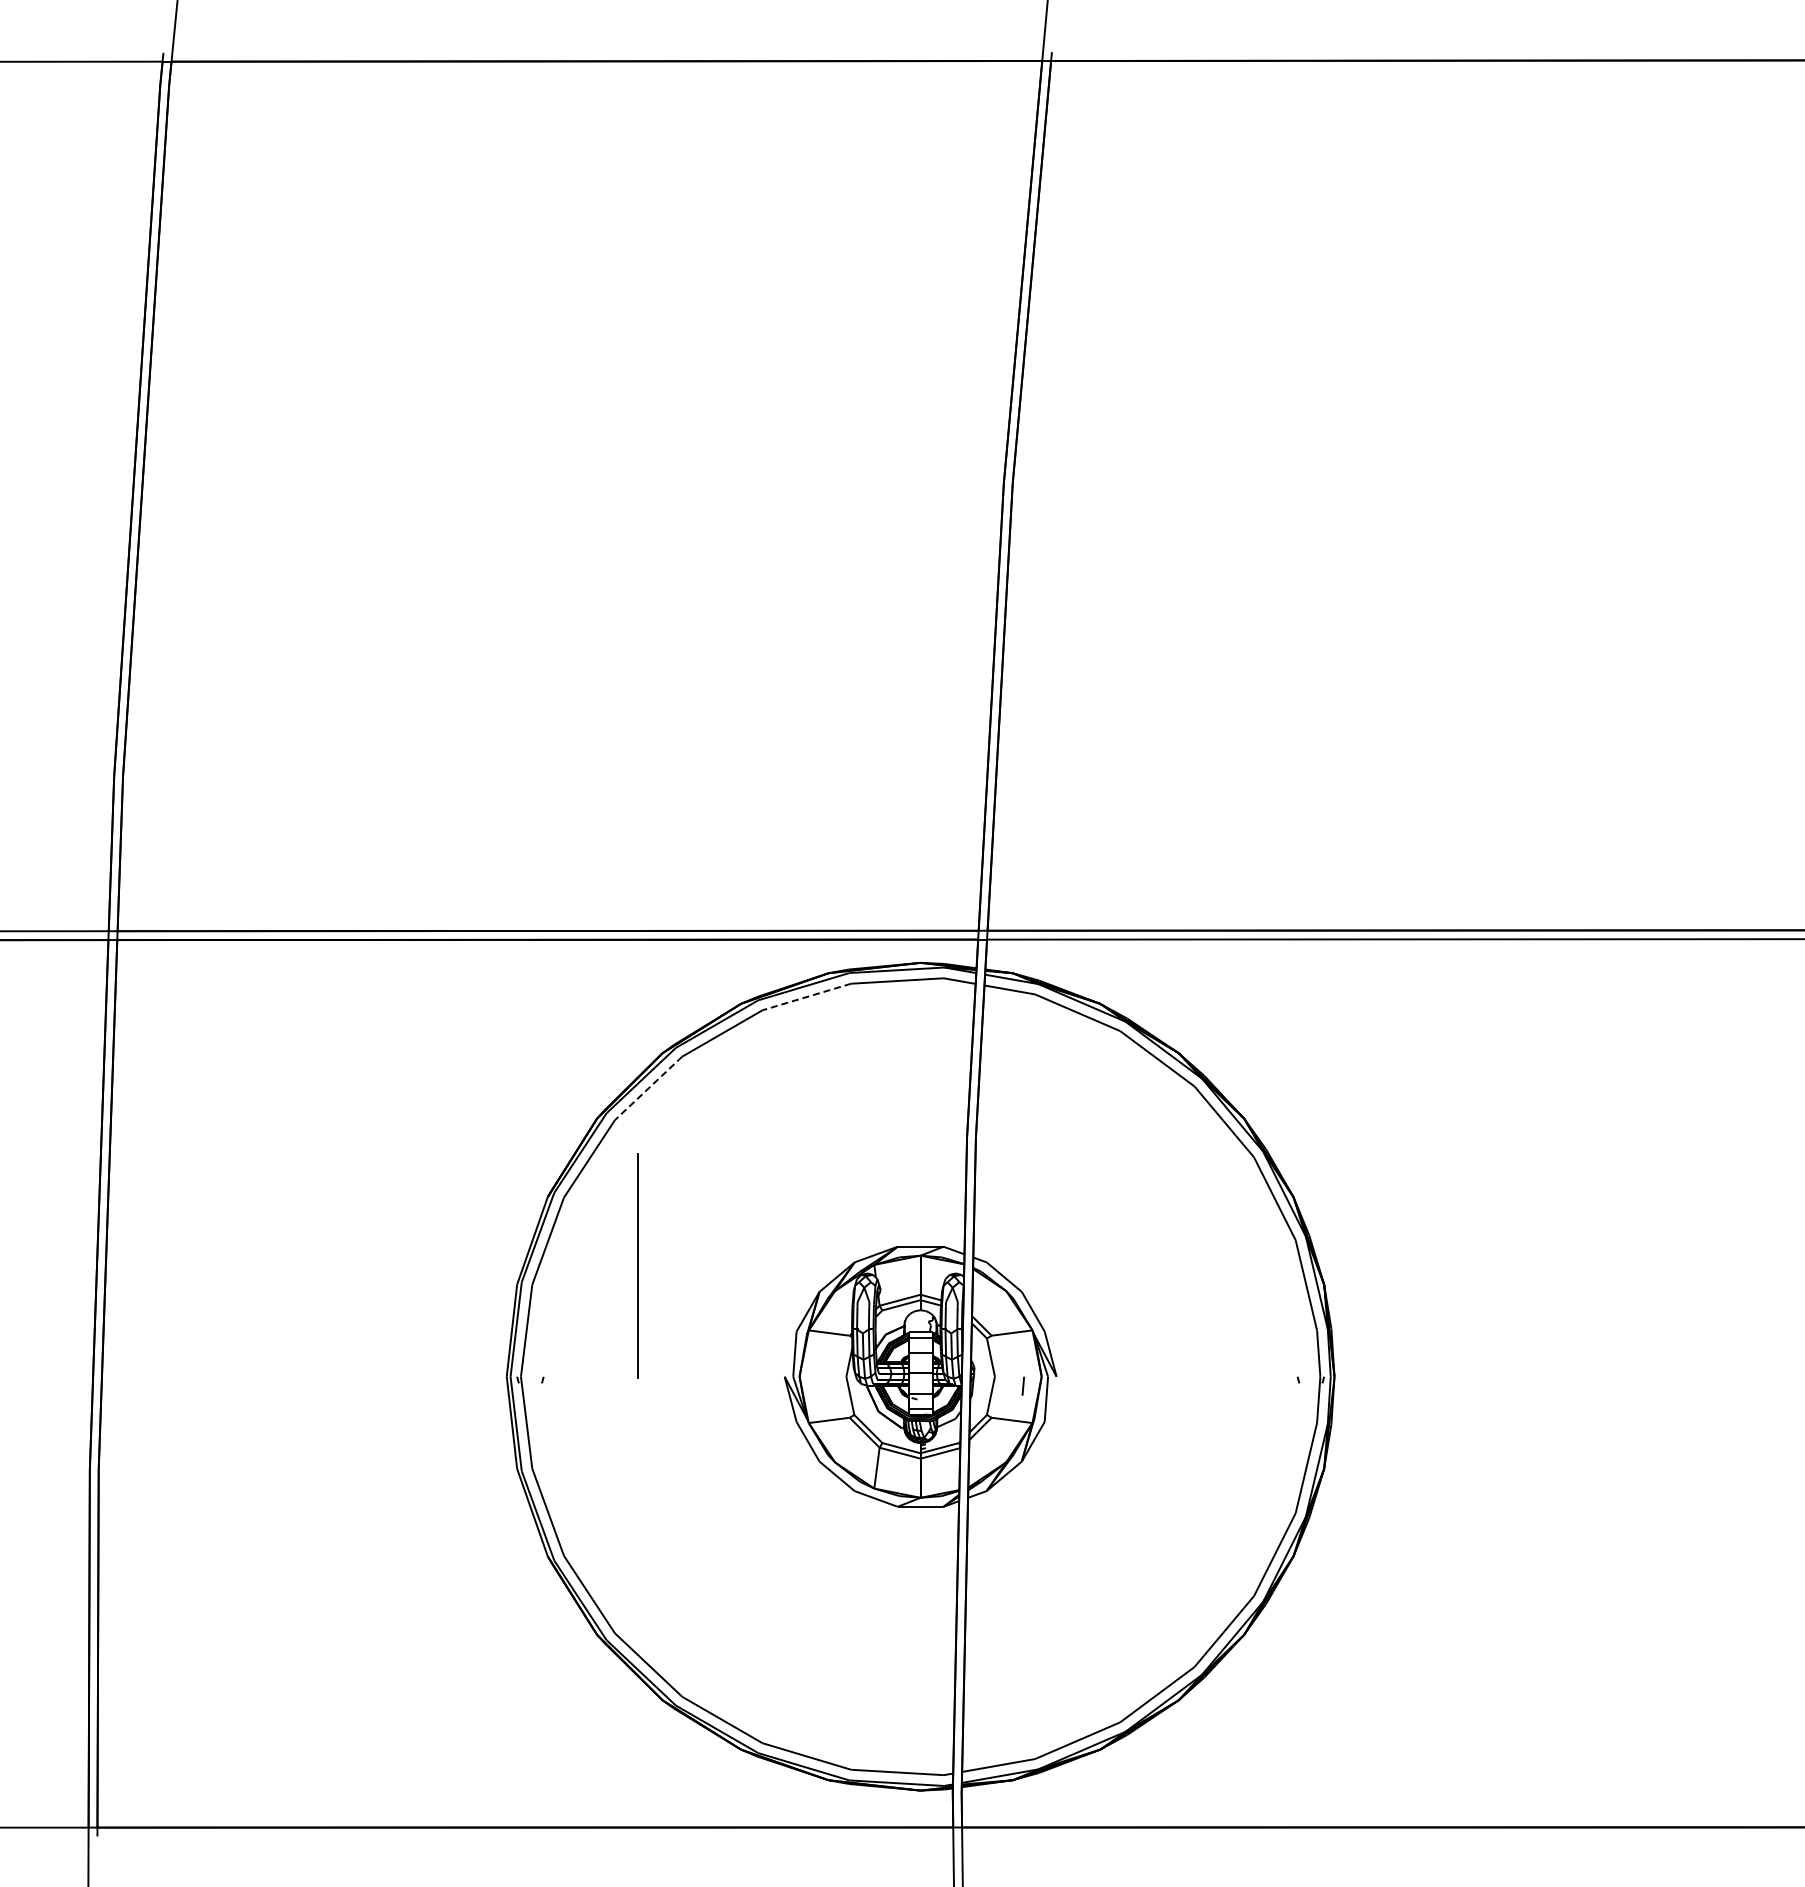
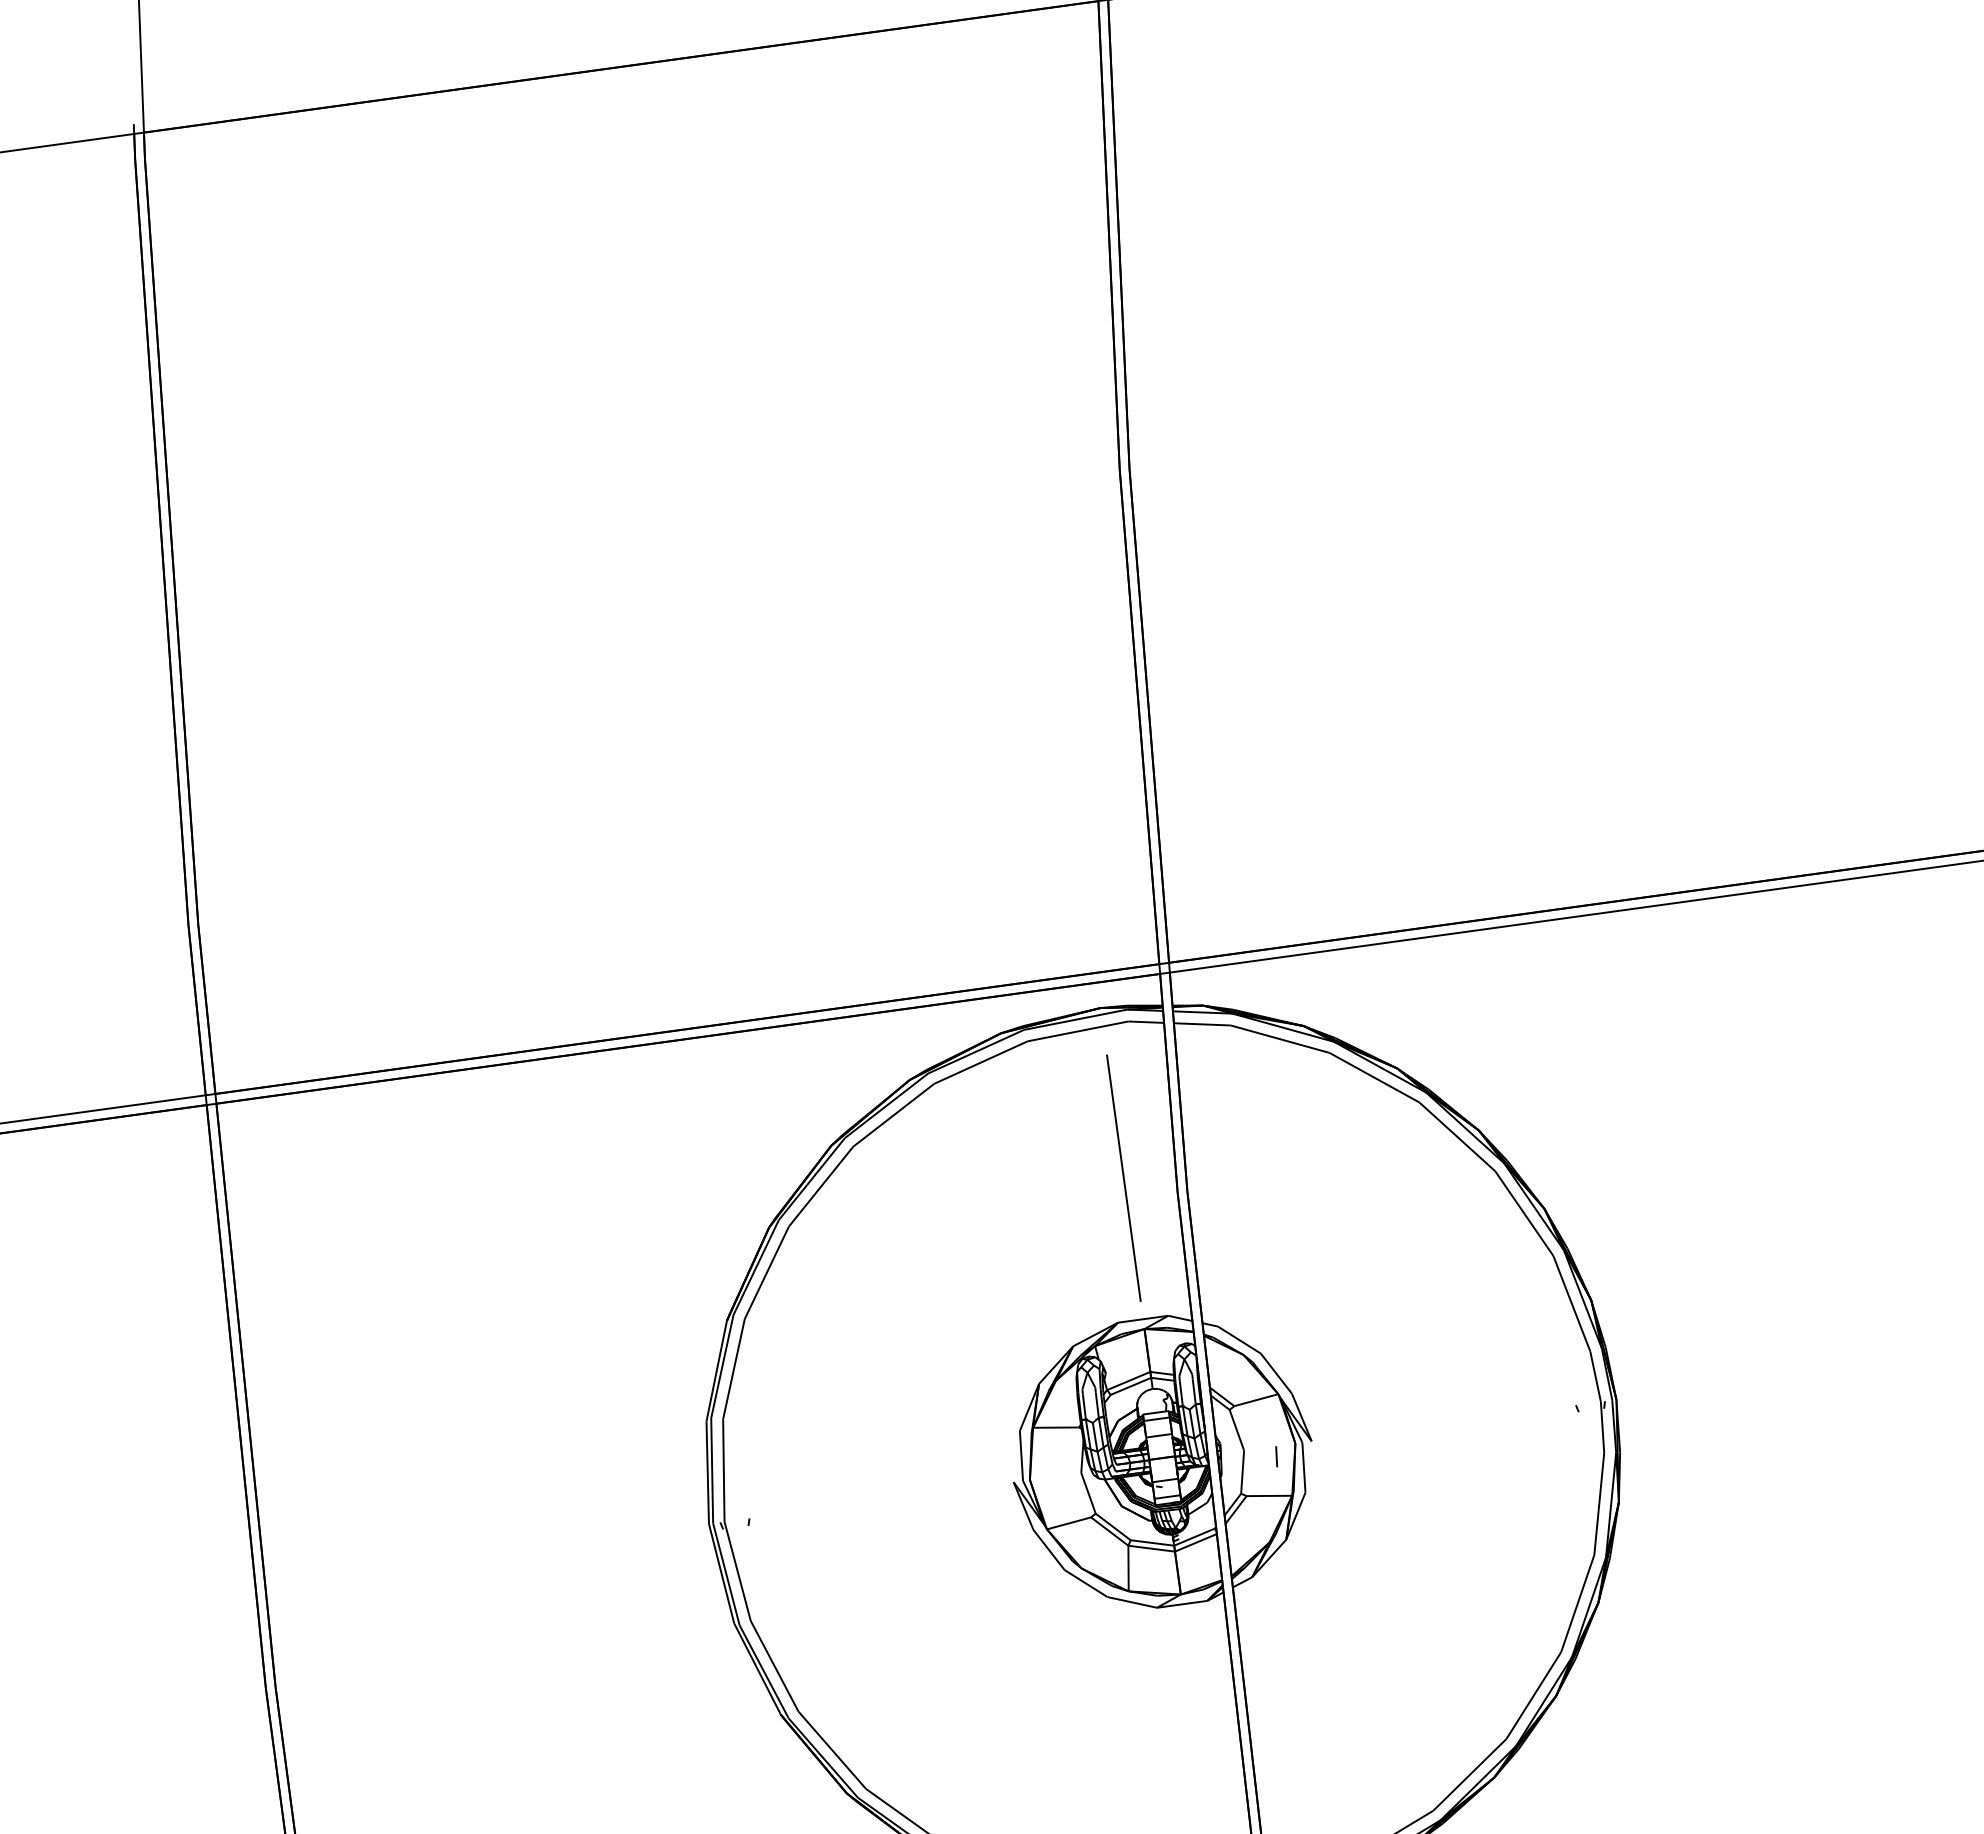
line: (806, 997) -> (980, 1063), dashed -> solid
line: (648, 1088) -> (821, 1186), dashed -> solid
line: (637, 1265) -> (1123, 1177), moved

